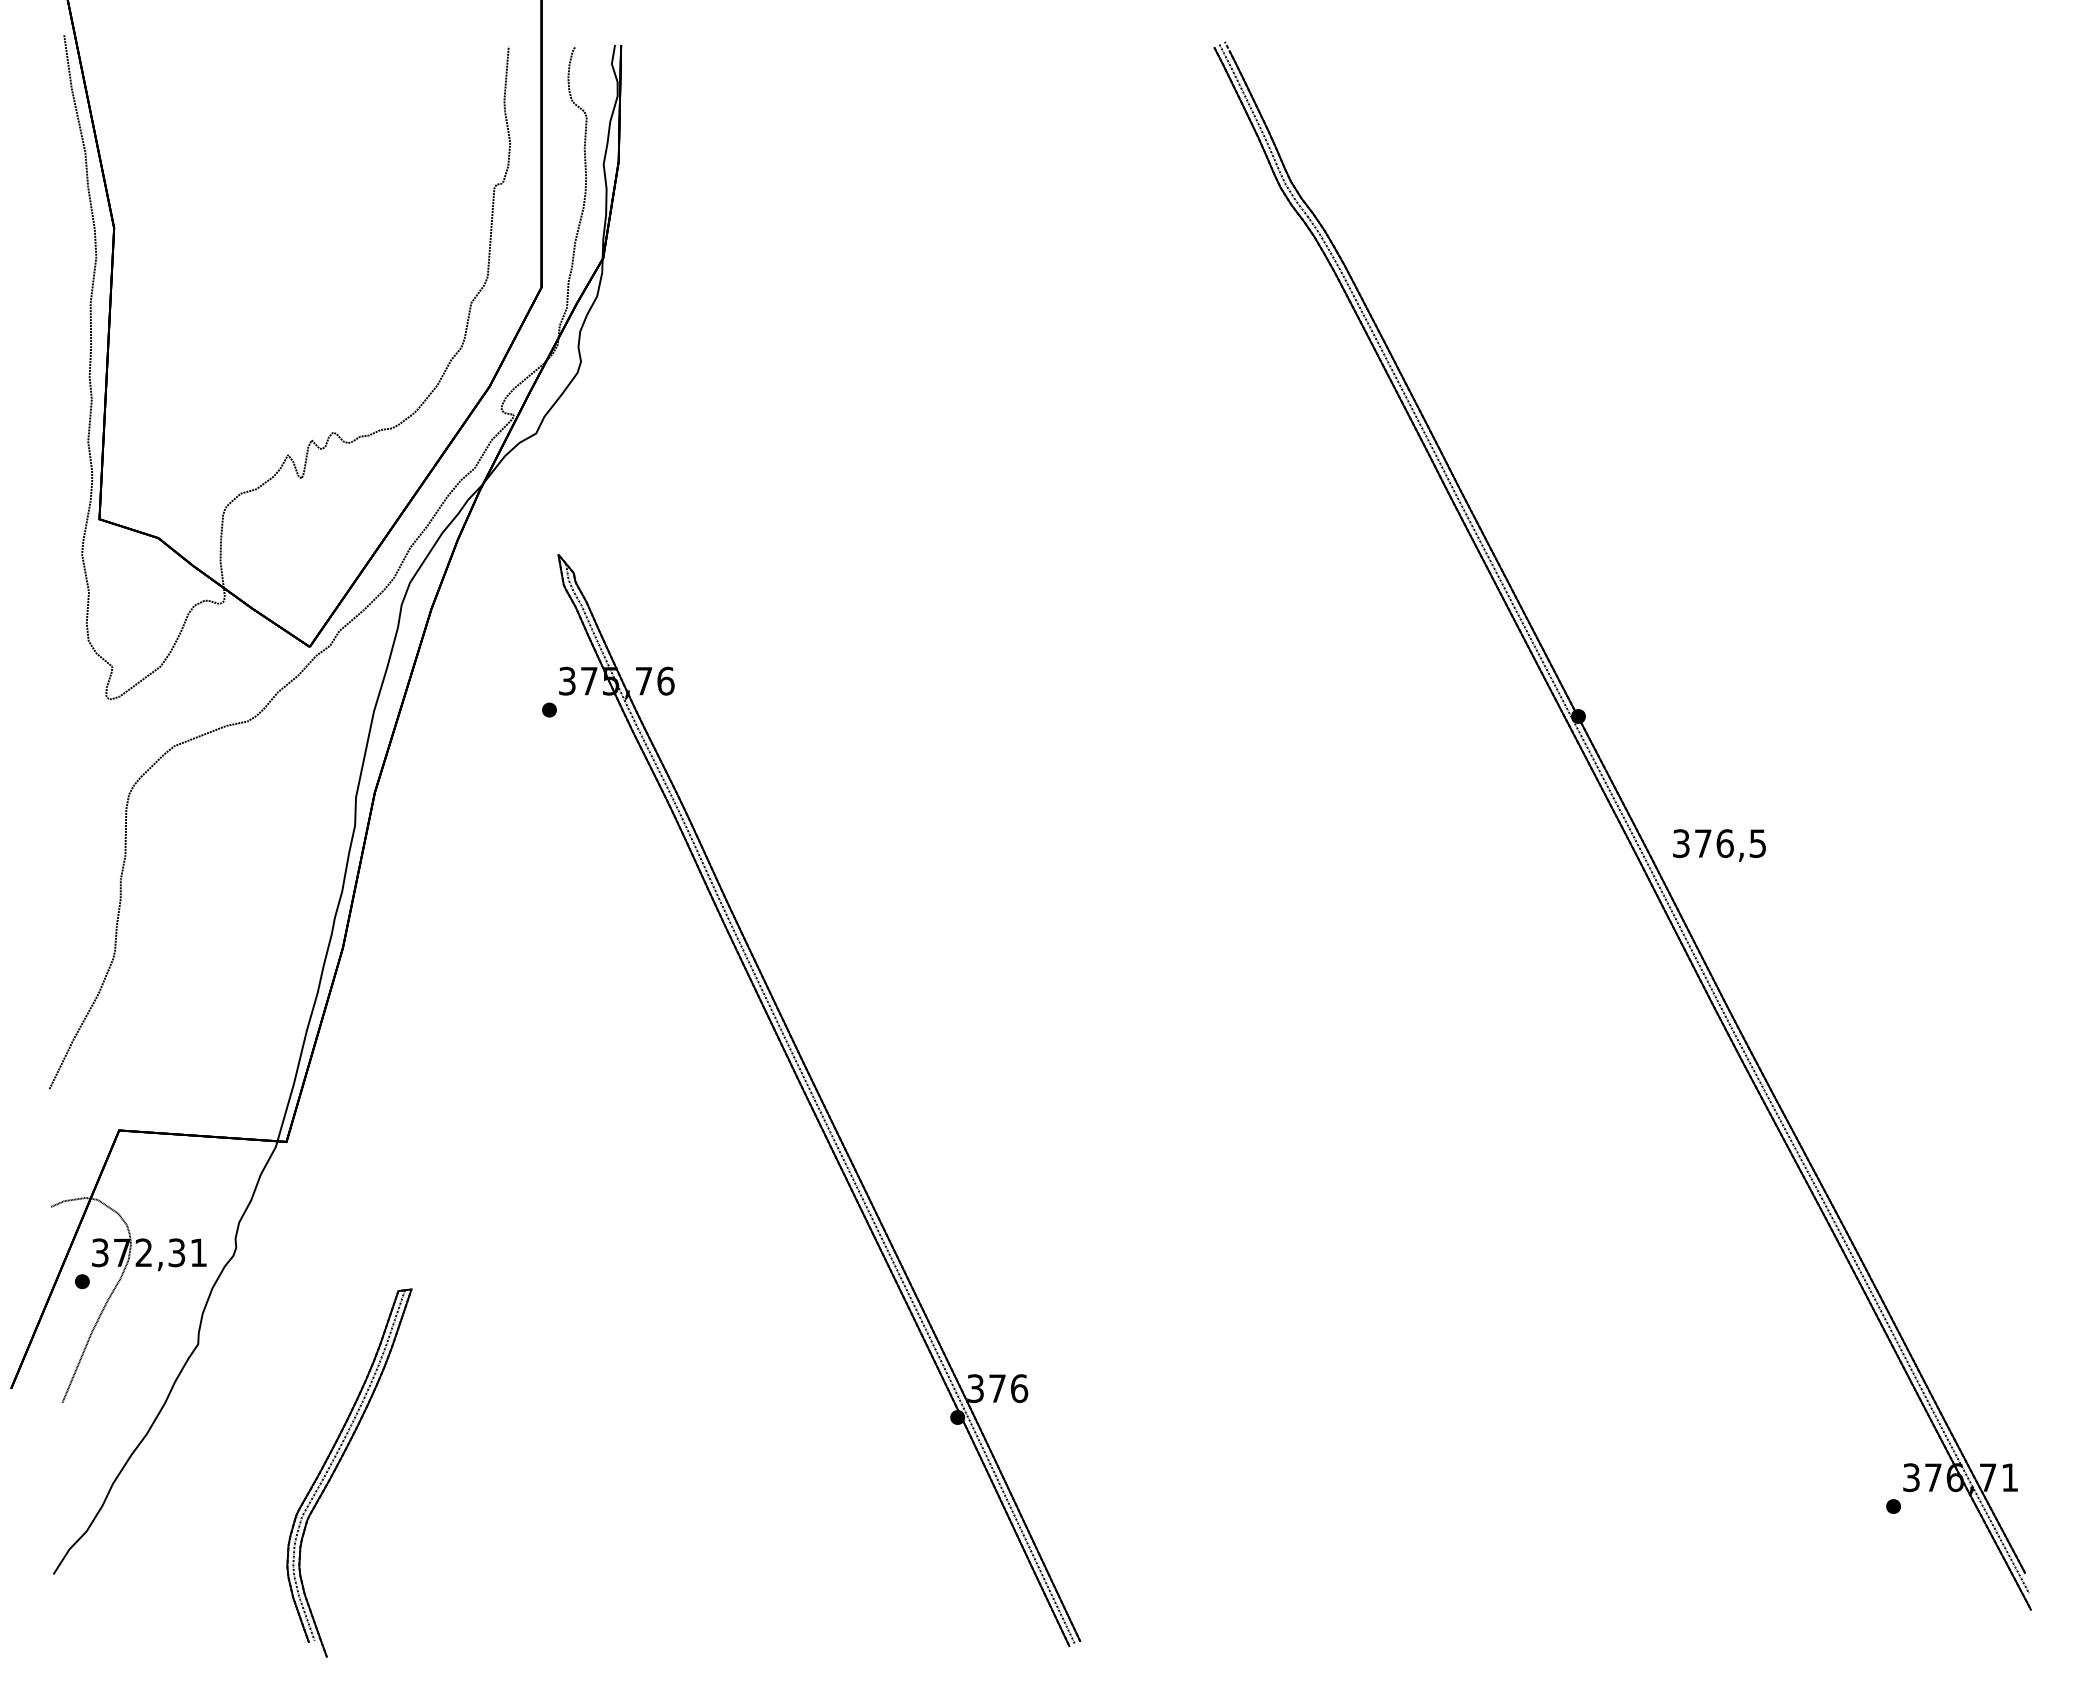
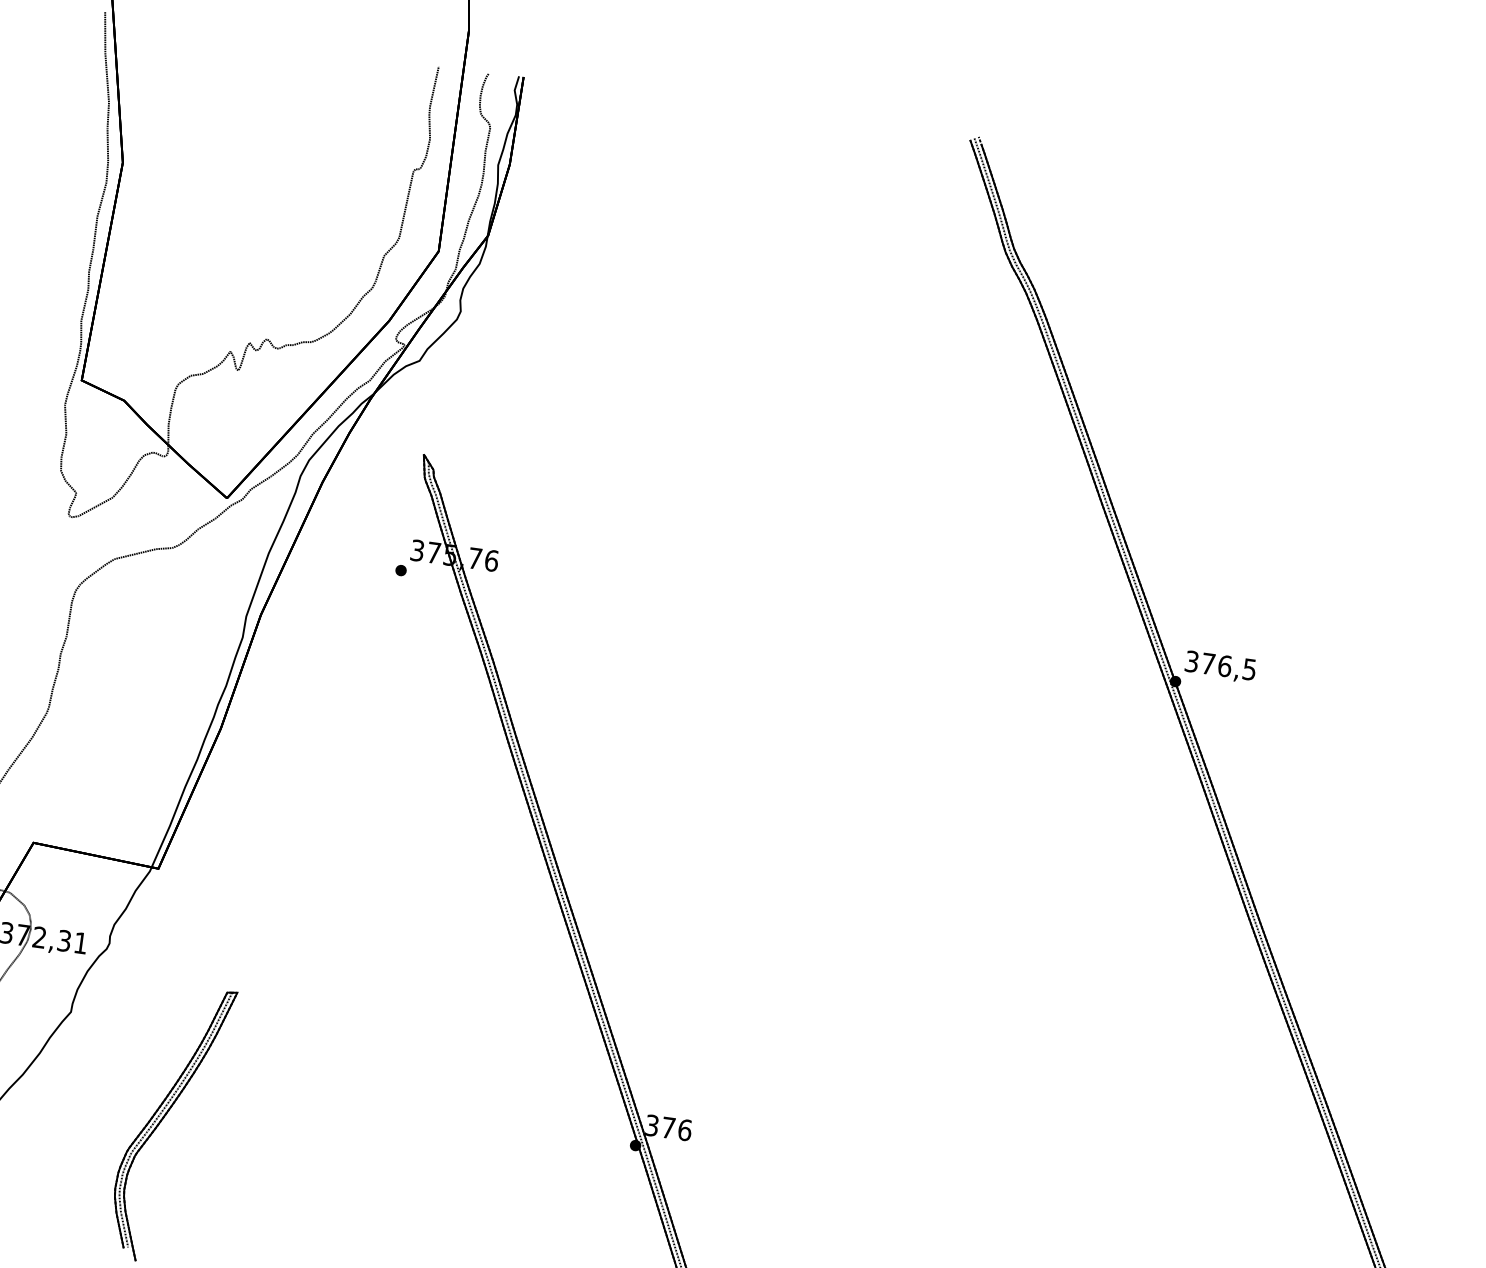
text: (1719, 845) -> (1220, 667), moved

